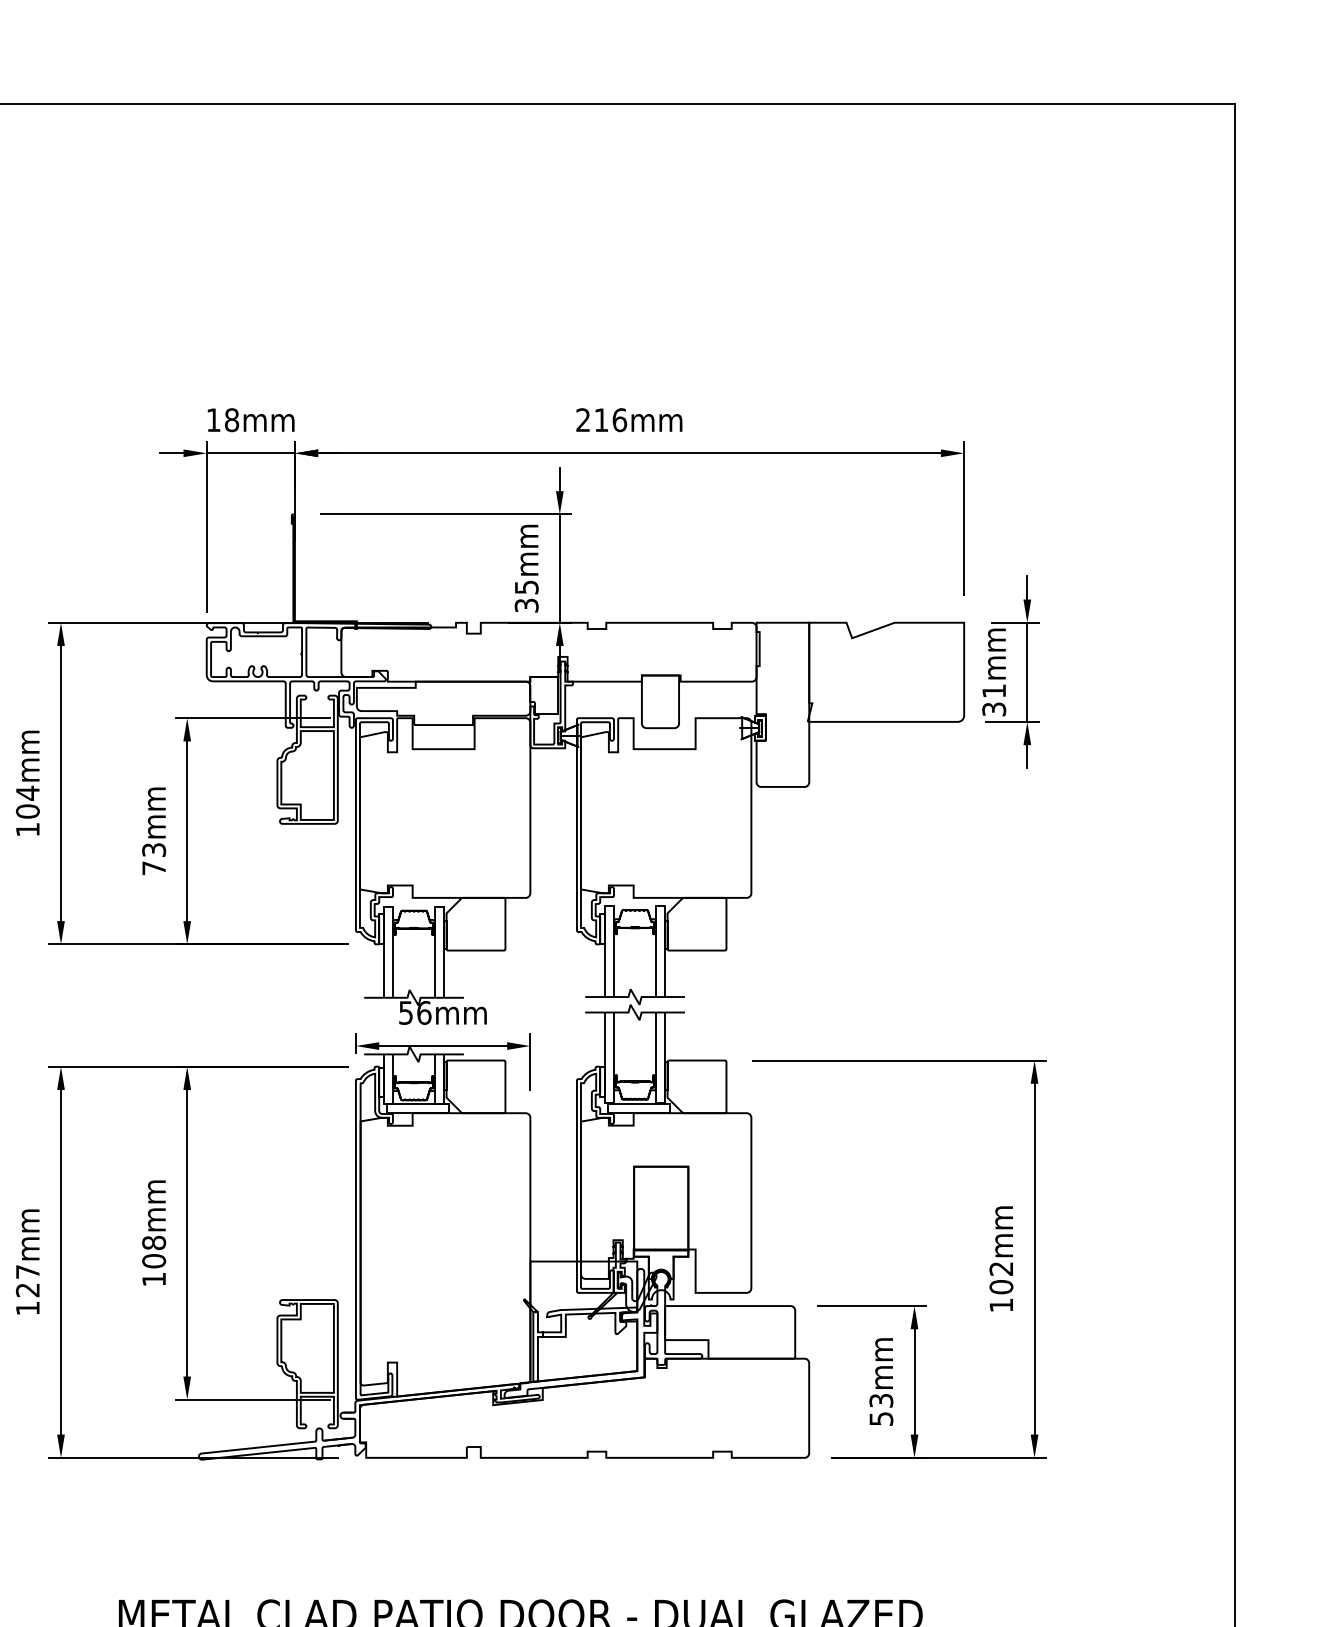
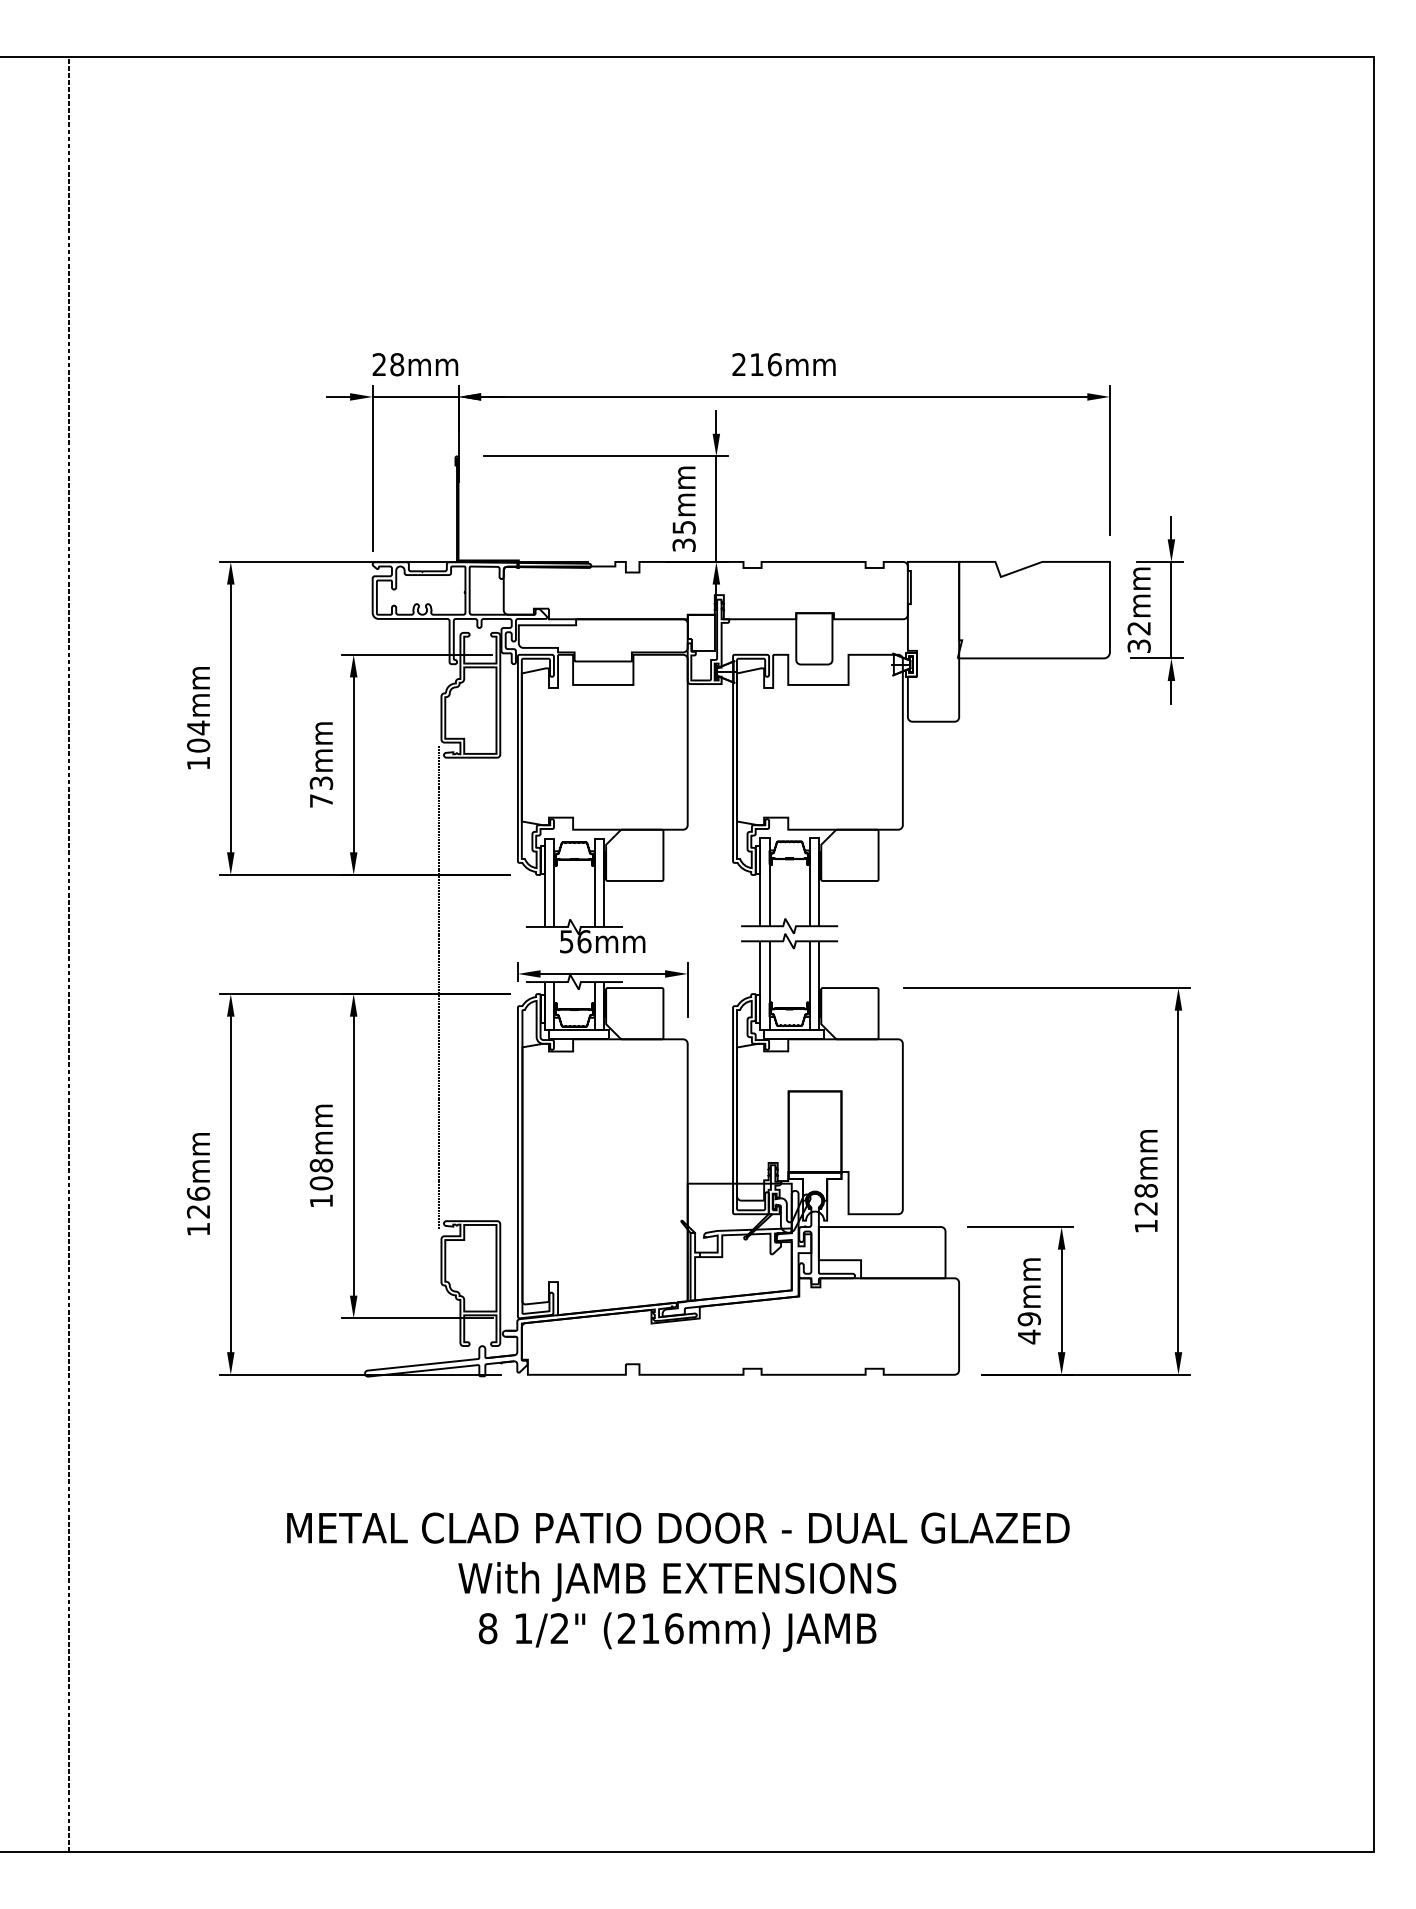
text: (212, 419) -> (378, 364), 18mm -> 28mm
text: (993, 691) -> (1138, 628), 31mm -> 32mm
line: (275, 1059) -> (439, 987), added
text: (27, 1271) -> (198, 1193), 127mm -> 126mm
text: (1000, 1277) -> (1145, 1199), 102mm -> 128mm
text: (881, 1410) -> (1029, 1328), 53mm -> 49mm

